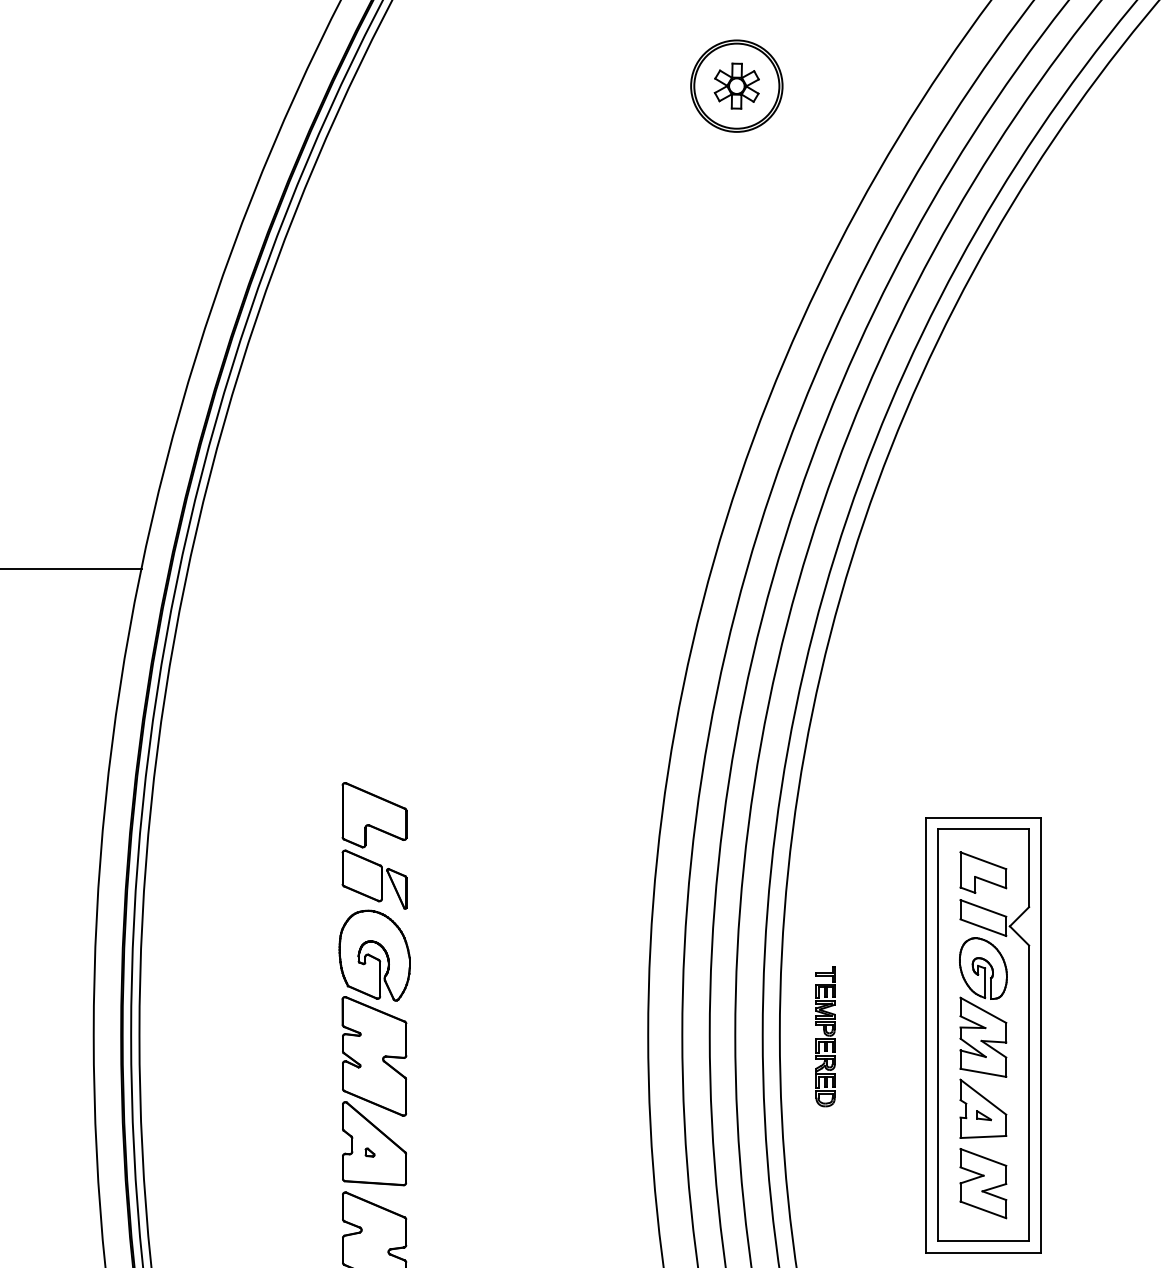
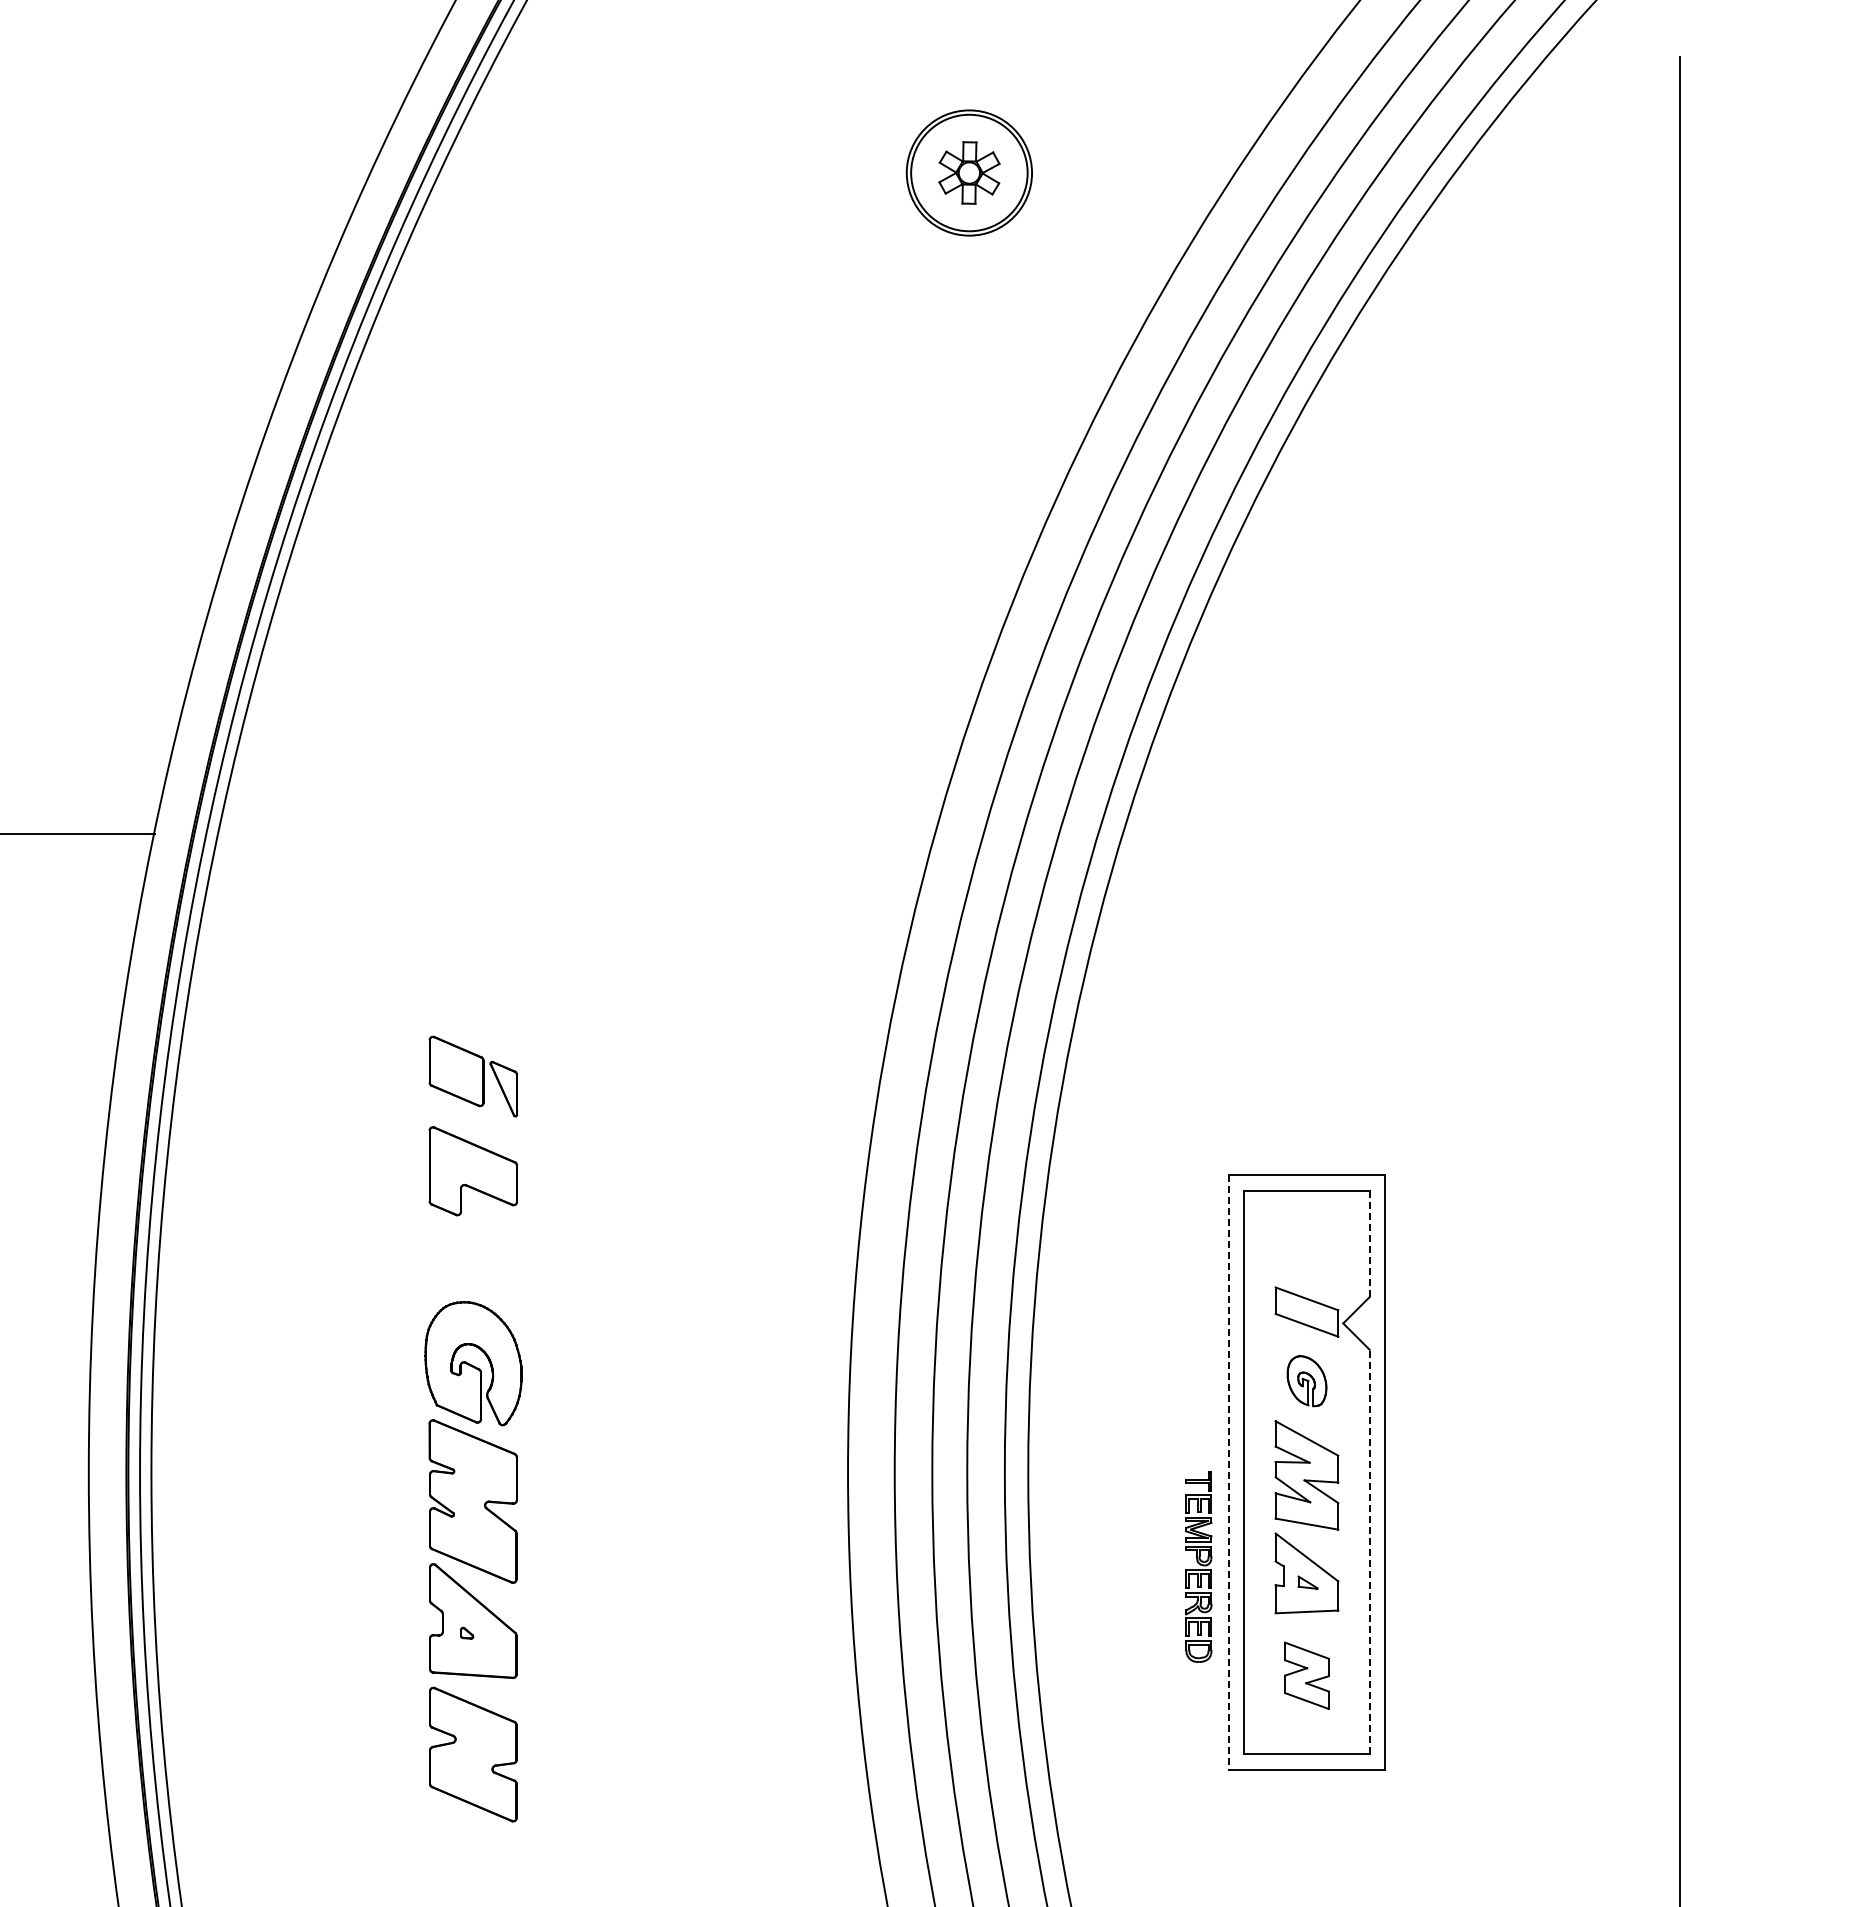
line: (1029, 867) -> (1369, 1243), solid -> dashed
part: (983, 872) -> (1306, 1249), removed
part: (373, 879) -> (472, 1076), moved
part: (983, 967) -> (1306, 1380), size x0.6
line: (926, 1035) -> (1228, 1473), solid -> dashed
part: (825, 1036) -> (1198, 1566), moved
line: (1029, 1092) -> (1369, 1551), solid -> dashed
part: (983, 1183) -> (1306, 1675), size x0.7

